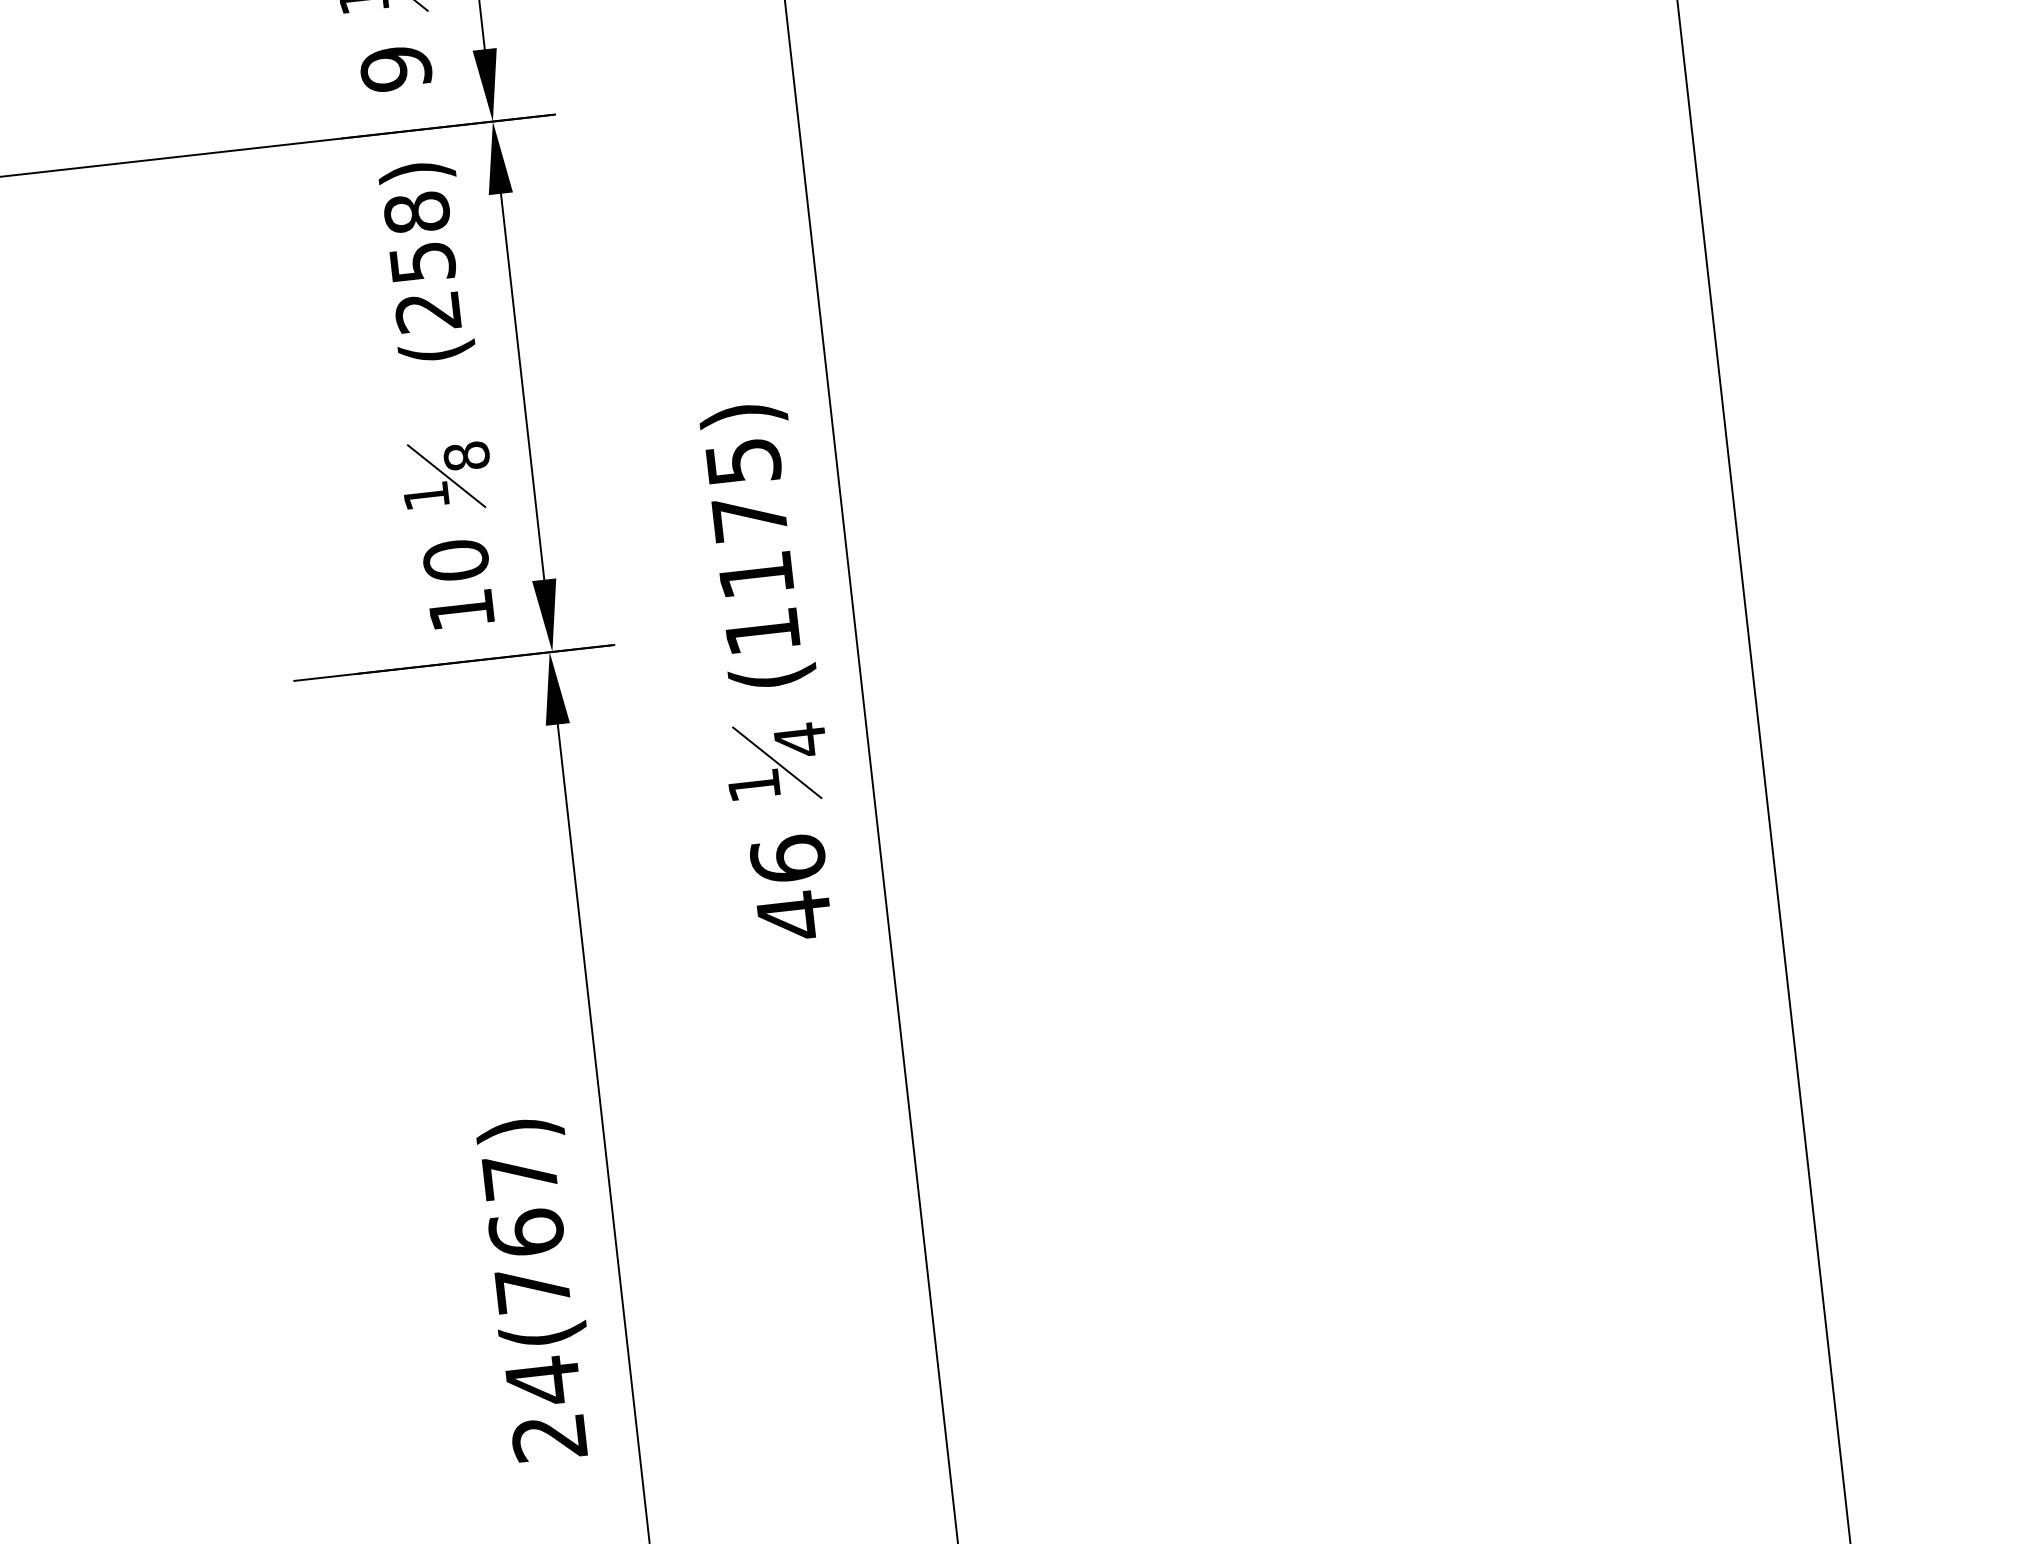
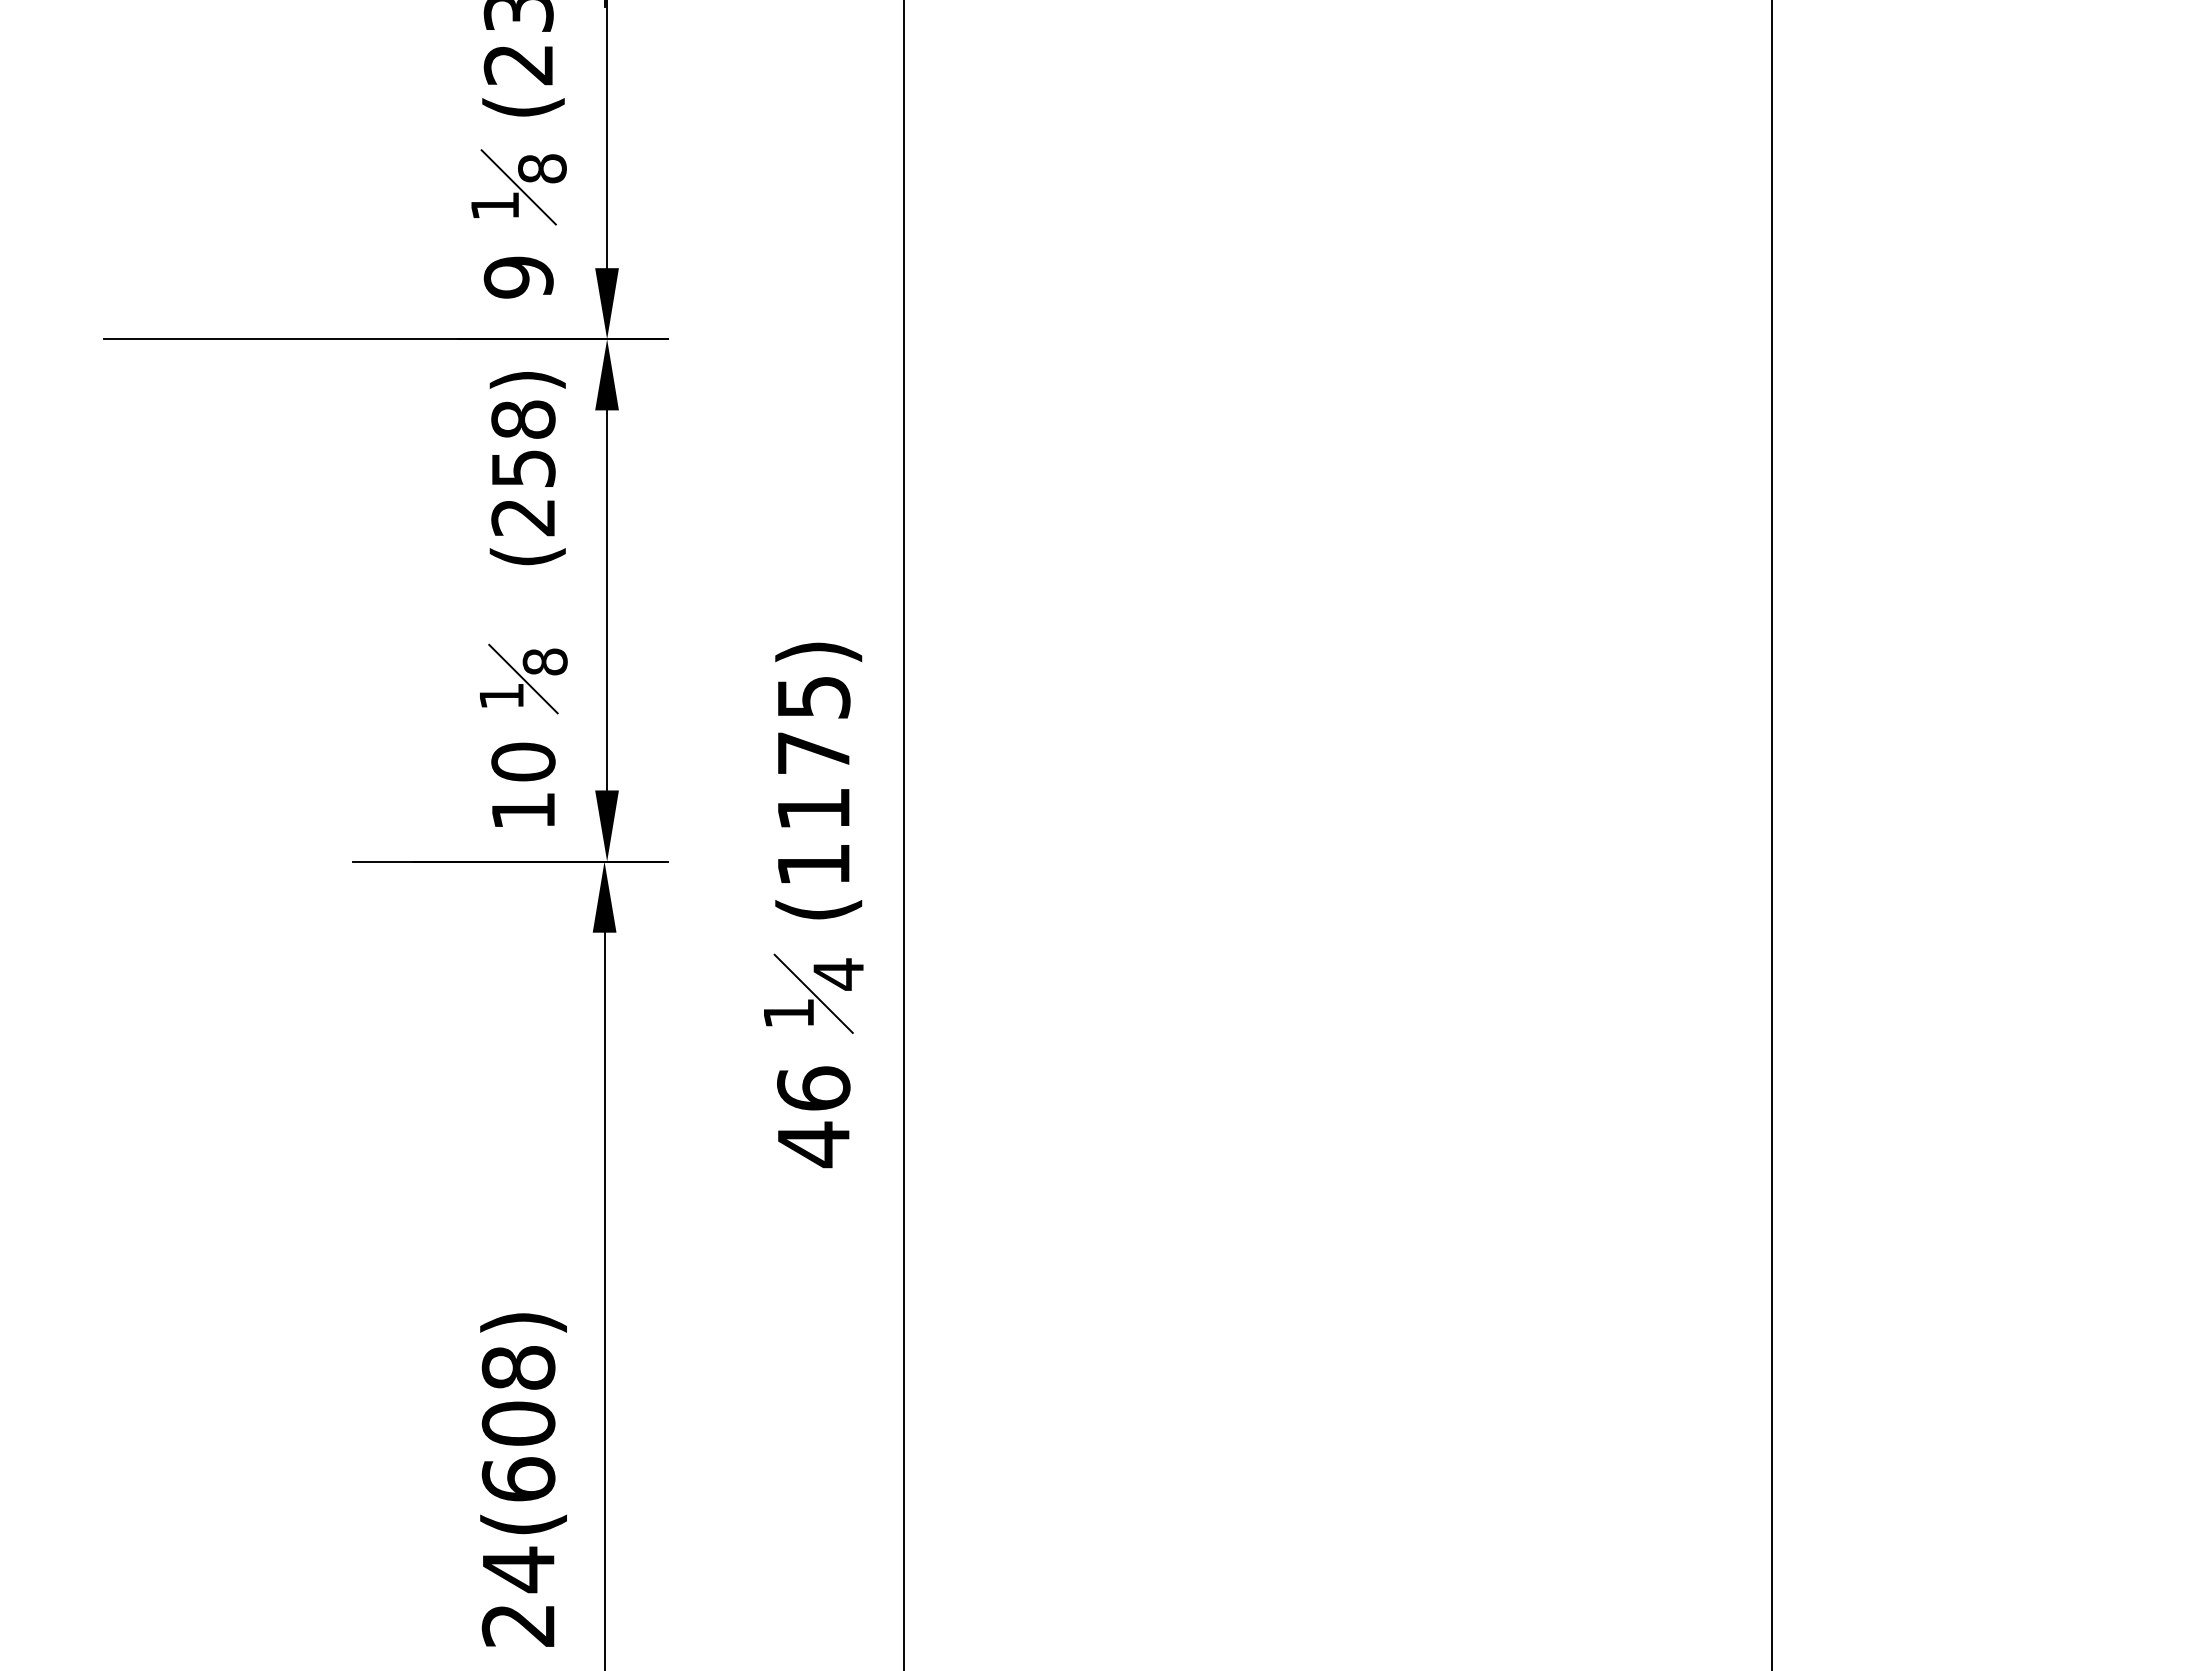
text: (526, 1232) -> (518, 1423), 24(767) -> 24(608)

